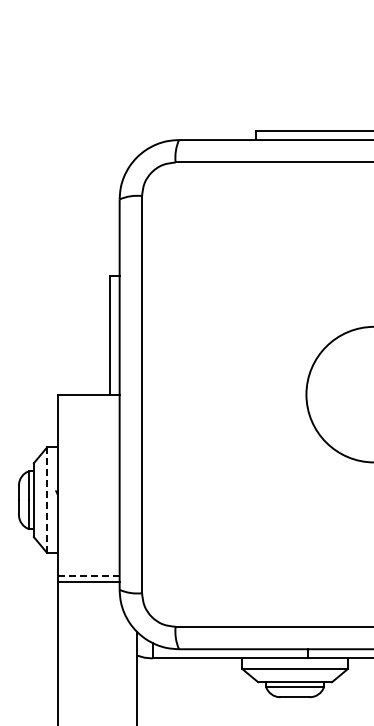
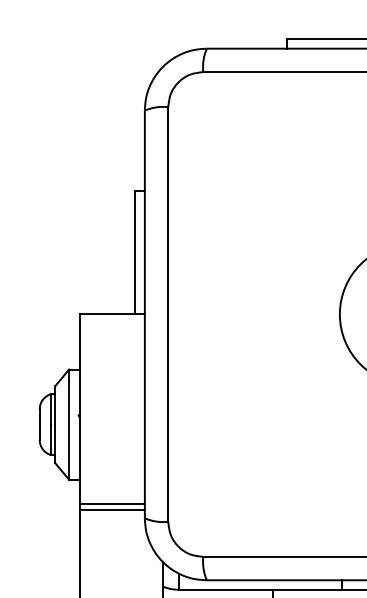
line: (47, 500) -> (69, 424), dashed -> solid
line: (89, 575) -> (113, 503), dashed -> solid

